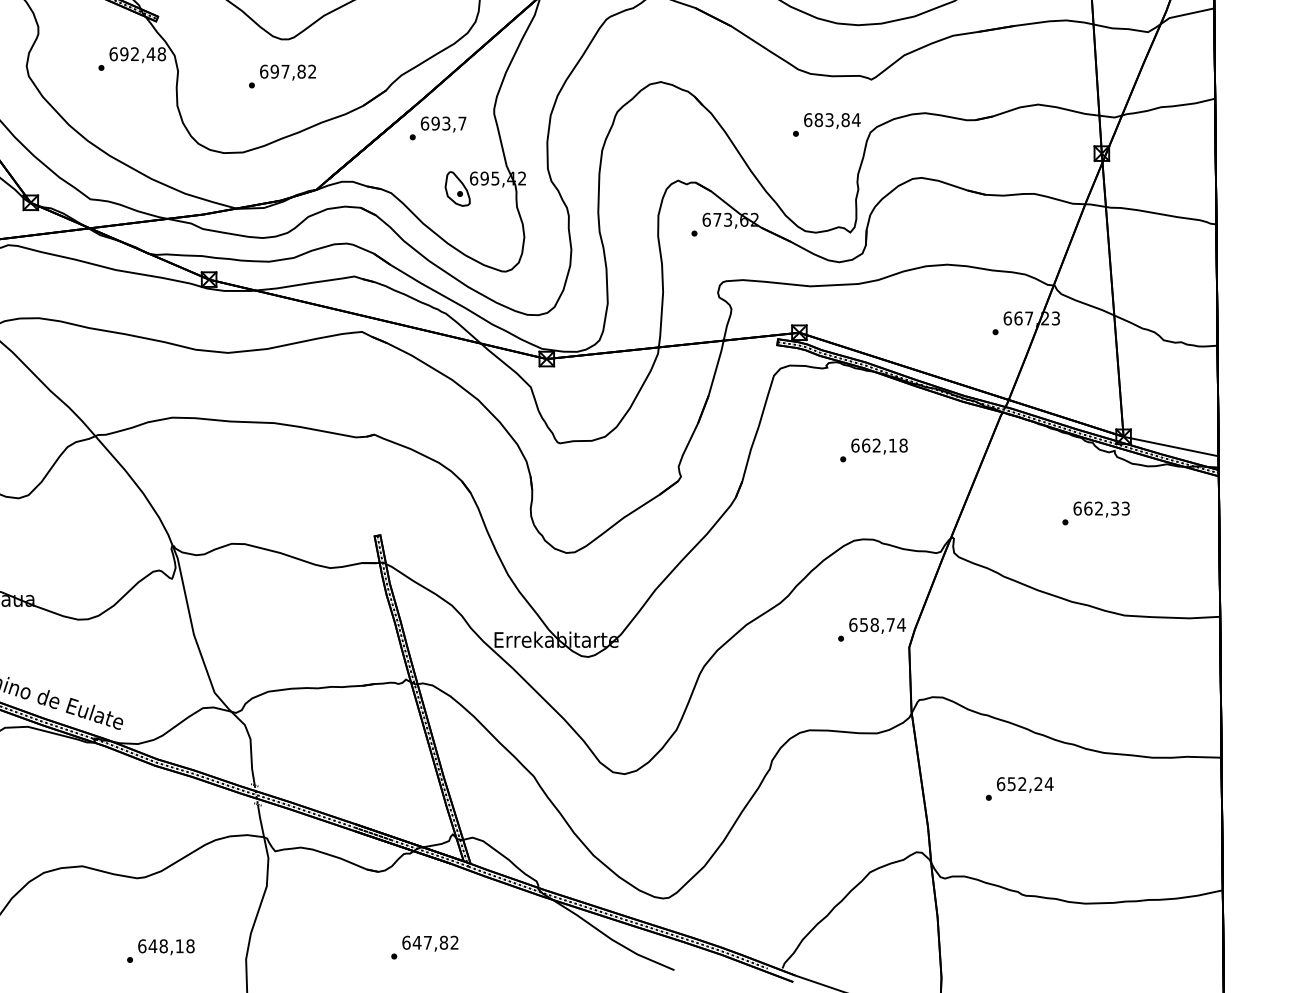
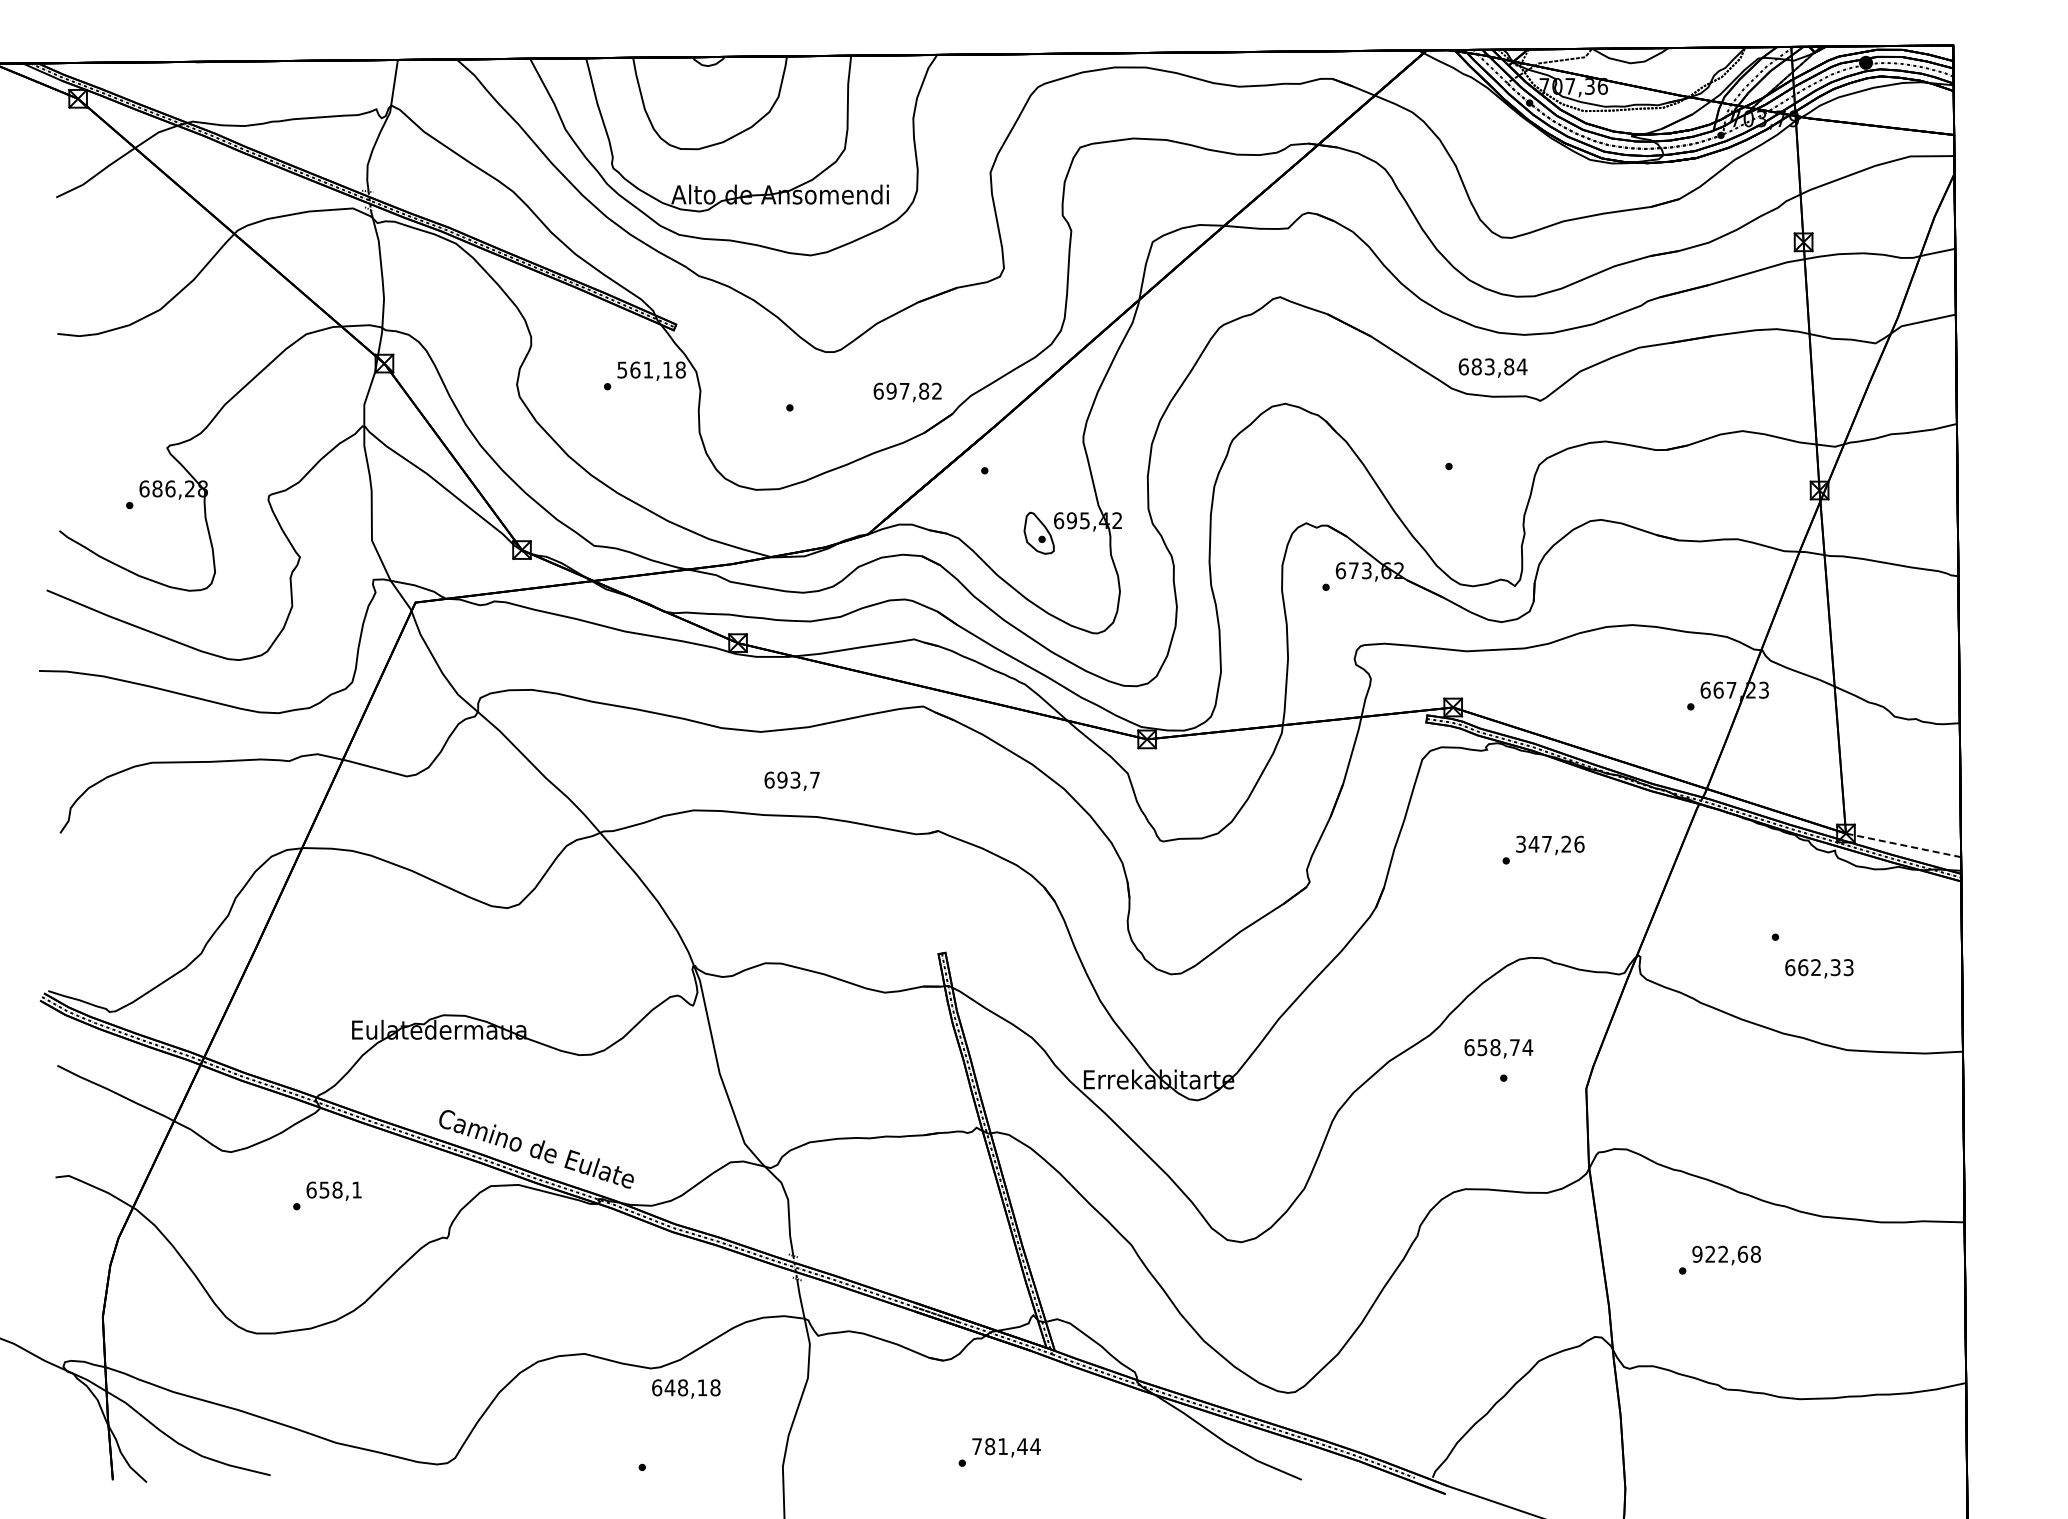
text: (132, 53) -> (645, 369), 692,48 -> 561,18
text: (287, 72) -> (907, 392), moved
text: (831, 120) -> (1492, 367), moved
text: (443, 123) -> (791, 780), moved
text: (879, 444) -> (1550, 843), 662,18 -> 347,26
line: (1171, 446) -> (1903, 845), solid -> dashed
text: (1101, 509) -> (1819, 968), moved
text: (877, 625) -> (1498, 1048), moved
text: (1024, 783) -> (1726, 1253), 652,24 -> 922,68
text: (430, 942) -> (1006, 1446), 647,82 -> 781,44
text: (166, 946) -> (686, 1388), moved

